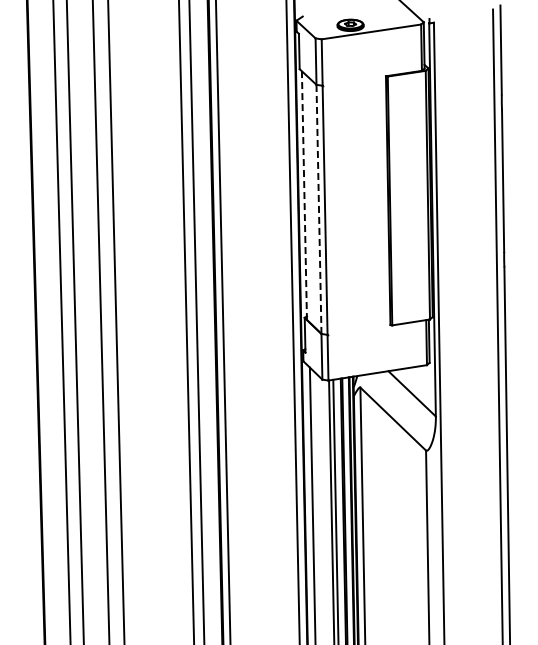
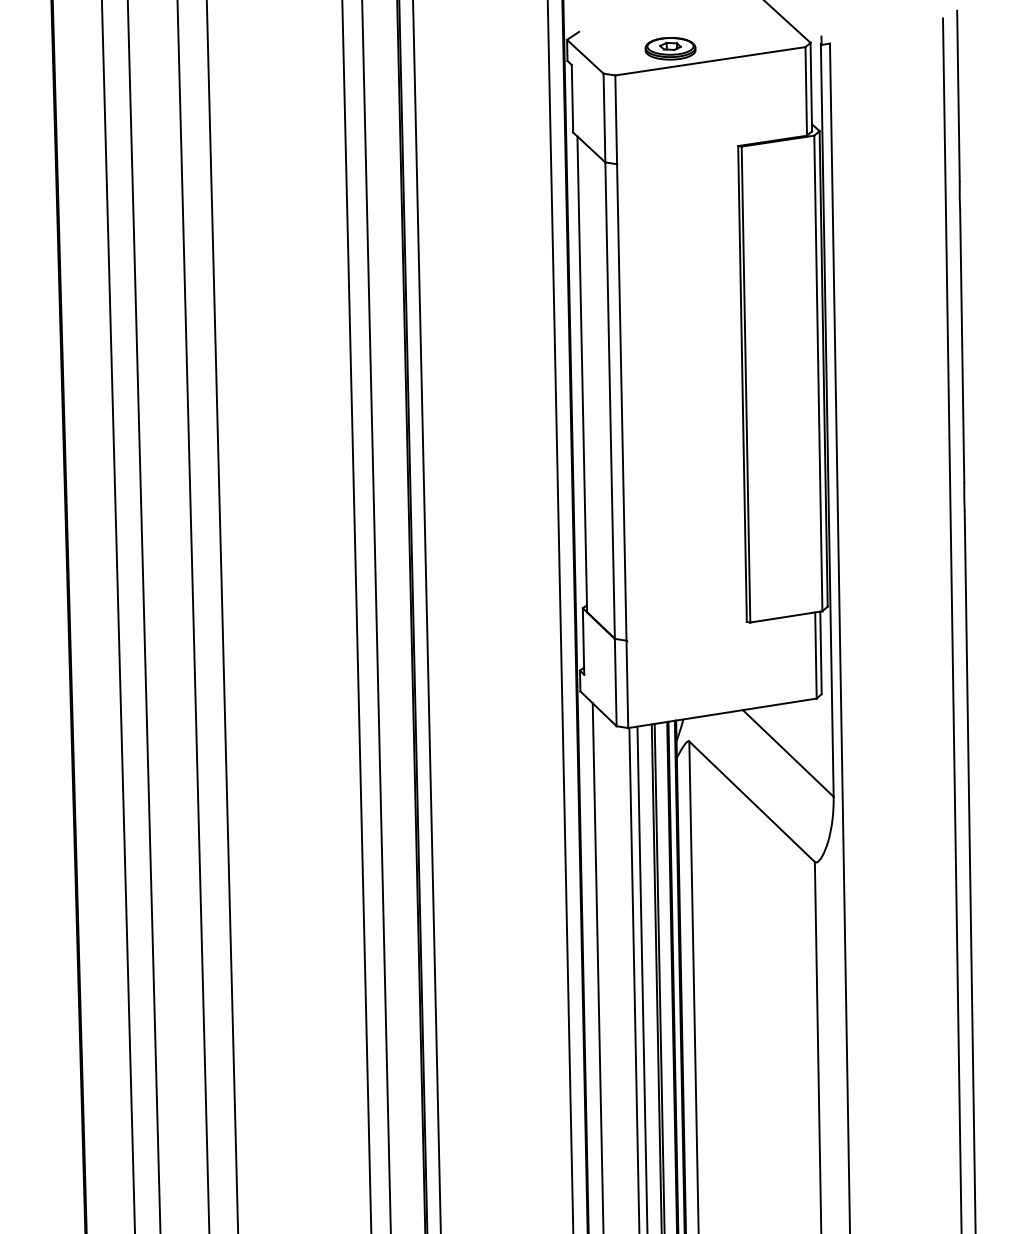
line: (304, 195) -> (582, 374), dashed -> solid
line: (318, 209) -> (609, 400), dashed -> solid

